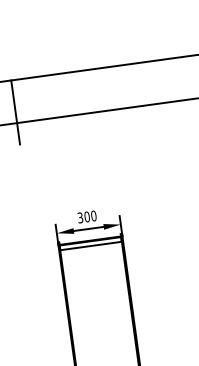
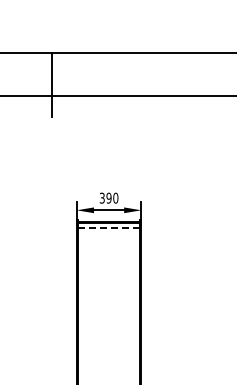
text: (86, 217) -> (108, 198), 300 -> 390
line: (90, 246) -> (108, 227), solid -> dashed

